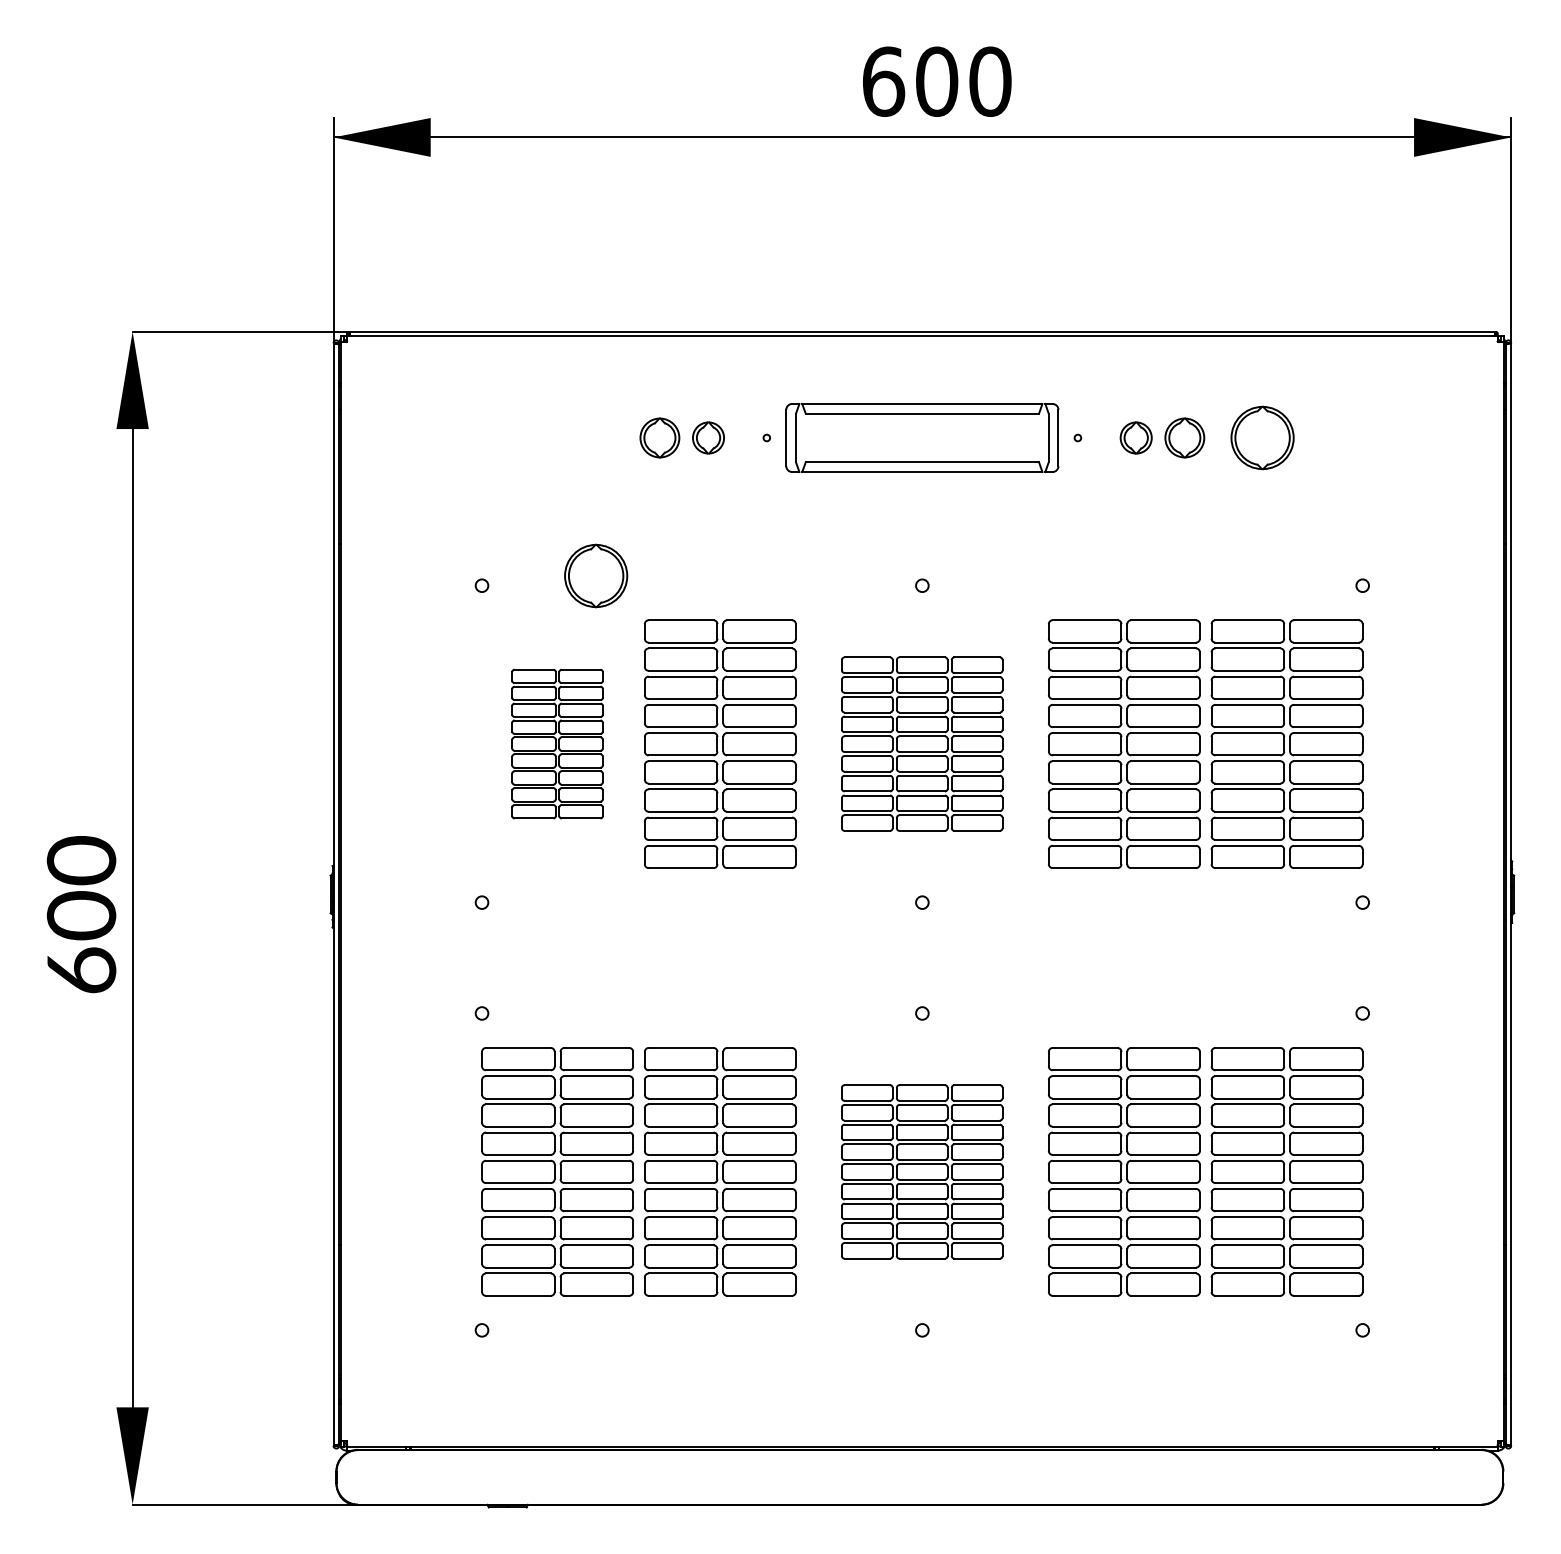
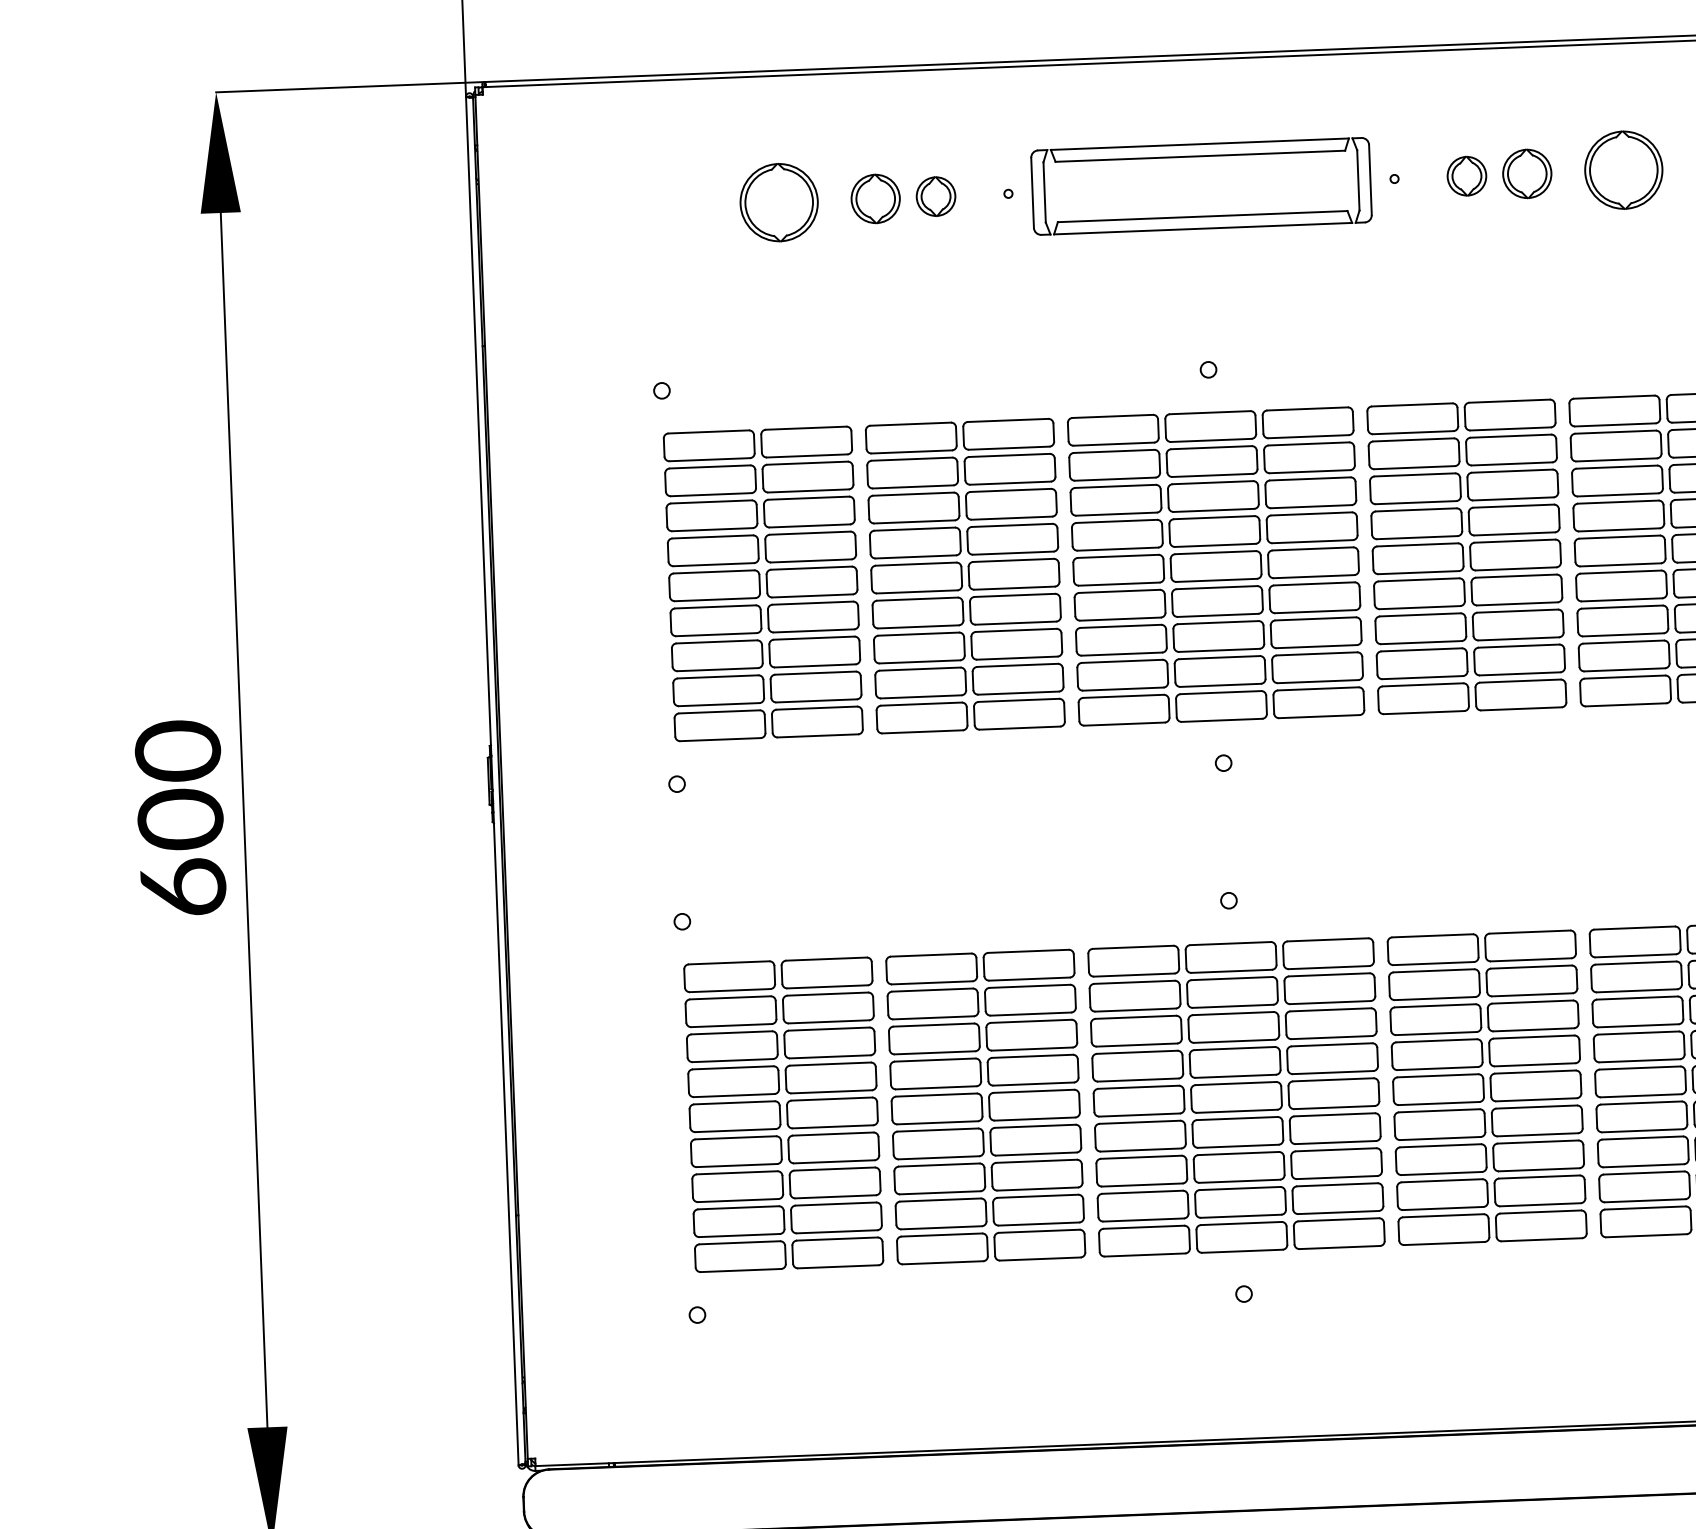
part: (596, 575) -> (779, 202), moved
part: (557, 743) -> (763, 583), size x1.67
part: (921, 743) -> (1214, 565), size x1.43
part: (921, 1171) -> (1235, 1096), size x1.43

